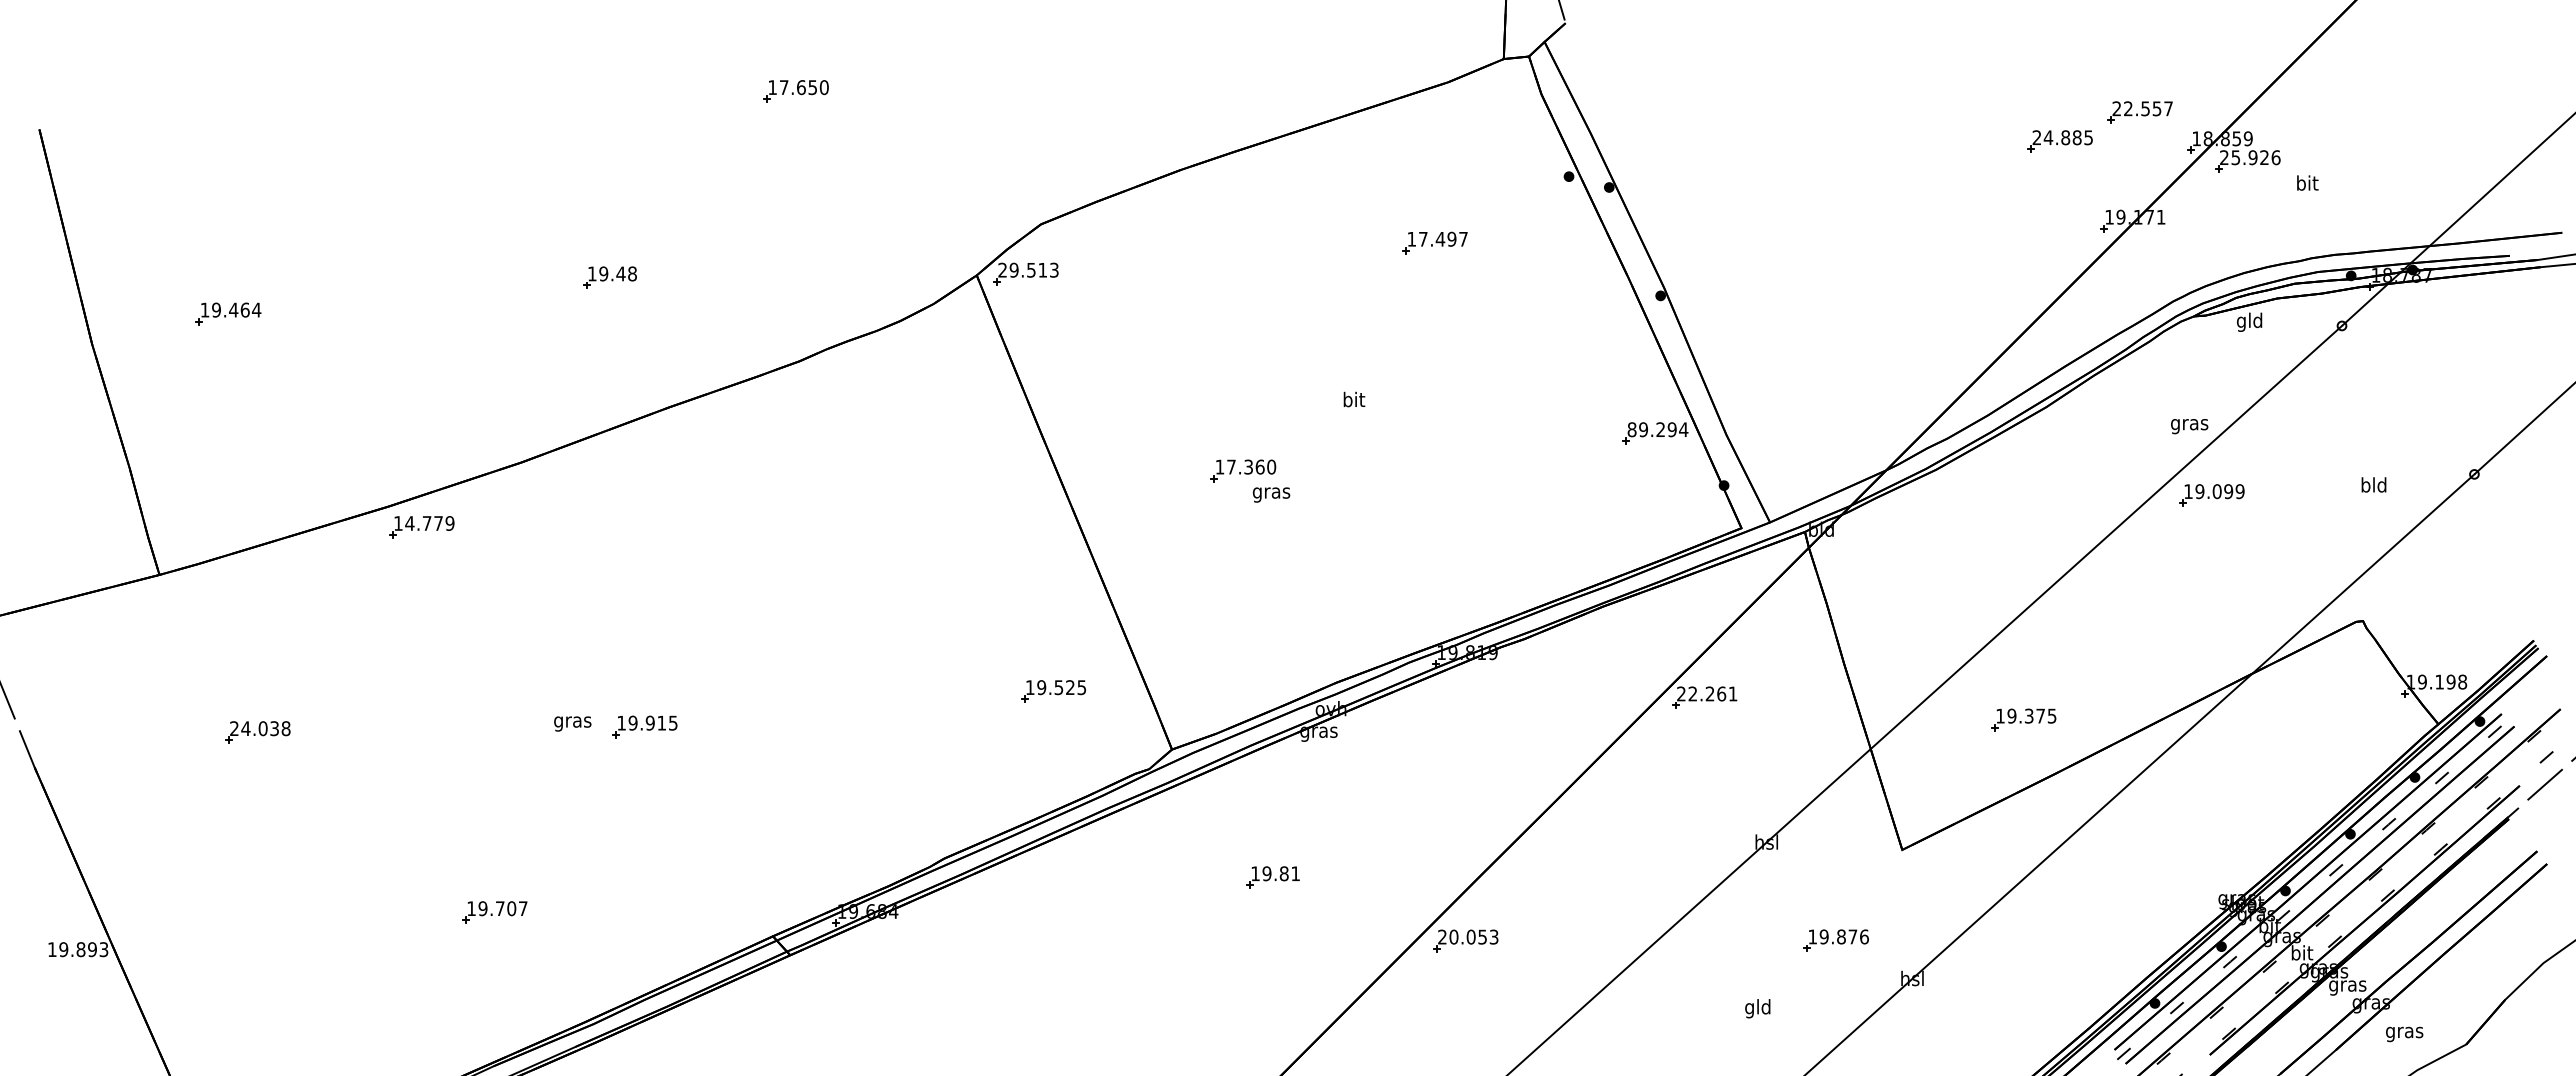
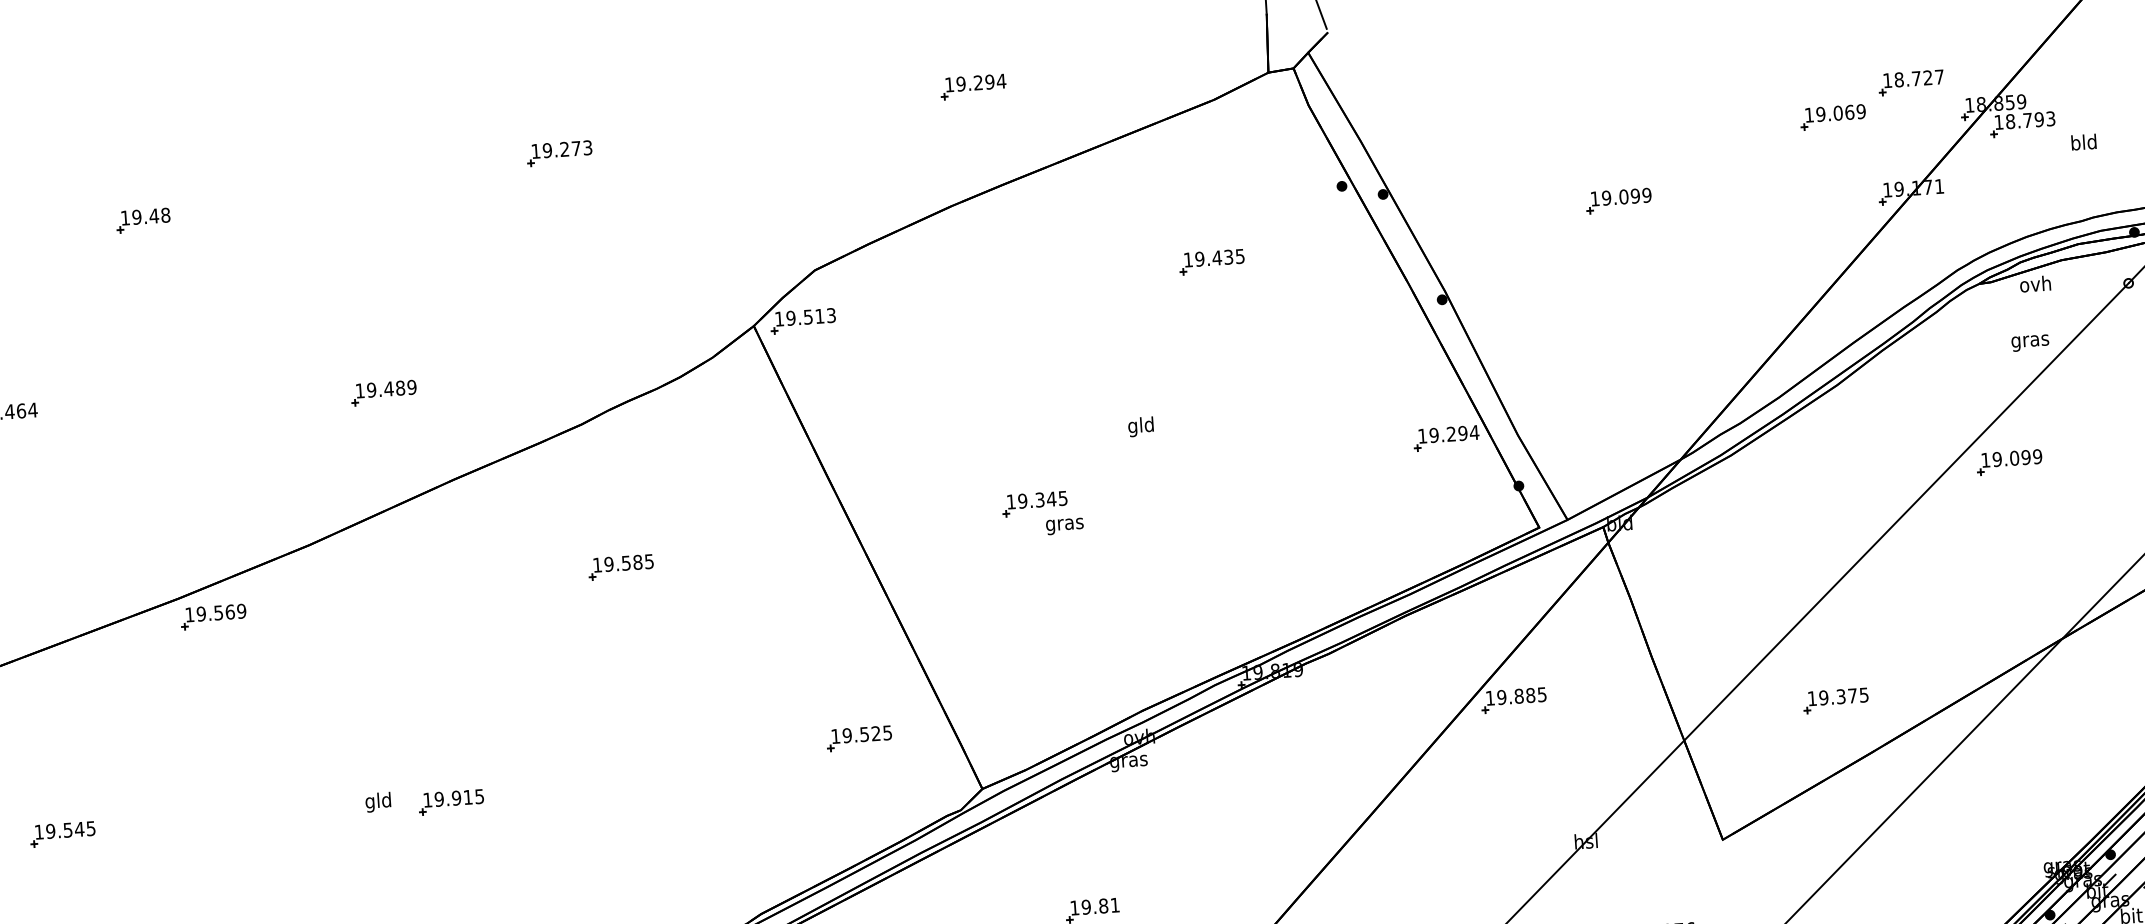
part: (1210, 53) -> (973, 87), added
text: (803, 87) -> (566, 149), 17.650 -> 19.273
text: (2136, 108) -> (1907, 78), 22.557 -> 18.727
text: (2062, 137) -> (1834, 113), 24.885 -> 19.069
text: (2250, 157) -> (2025, 120), 25.926 -> 18.793
text: (2307, 182) -> (2084, 141), bit -> bld
part: (1842, 209) -> (1618, 200), added
text: (1442, 238) -> (1219, 257), 17.497 -> 19.435
text: (1002, 269) -> (779, 318), 29.513 -> 19.513
part: (609, 277) -> (142, 220), moved
part: (605, 316) -> (383, 392), added
text: (2249, 321) -> (2035, 285), gld -> ovh
text: (1353, 401) -> (1140, 426), bit -> gld
text: (2189, 426) -> (2030, 343), moved
text: (1631, 429) -> (1422, 436), 89.294 -> 19.294
text: (1251, 466) -> (1042, 499), 17.360 -> 19.345
part: (828, 505) -> (620, 567), added
text: (424, 523) -> (216, 613), 14.779 -> 19.569
text: (1707, 693) -> (1516, 695), 22.261 -> 19.885
text: (572, 721) -> (378, 801), gras -> gld
text: (260, 728) -> (65, 830), 24.038 -> 19.545

